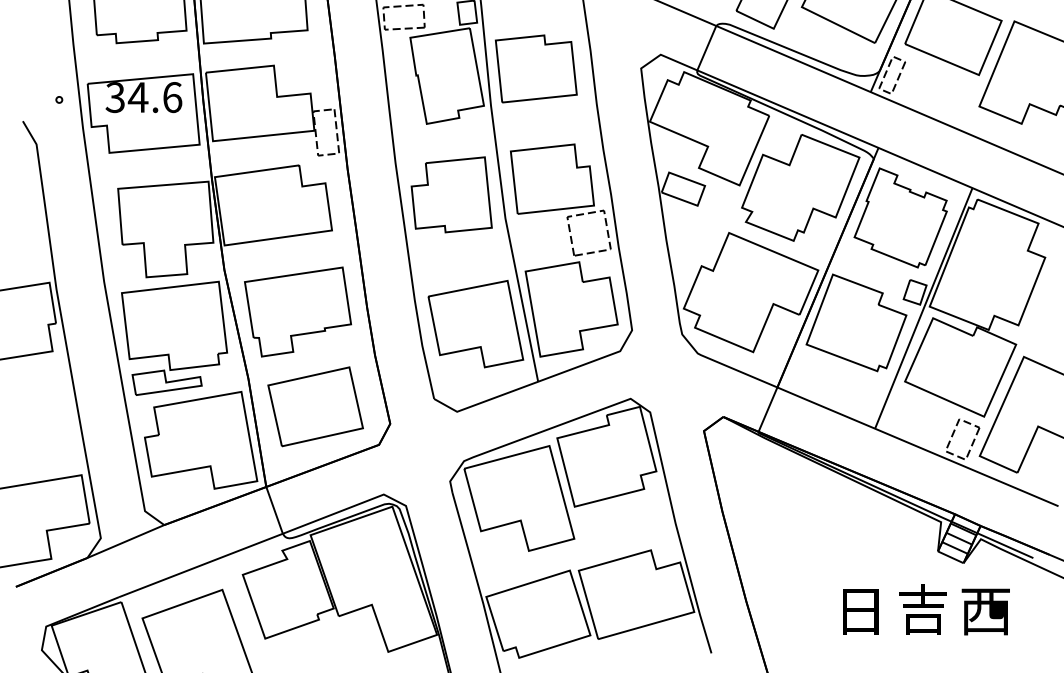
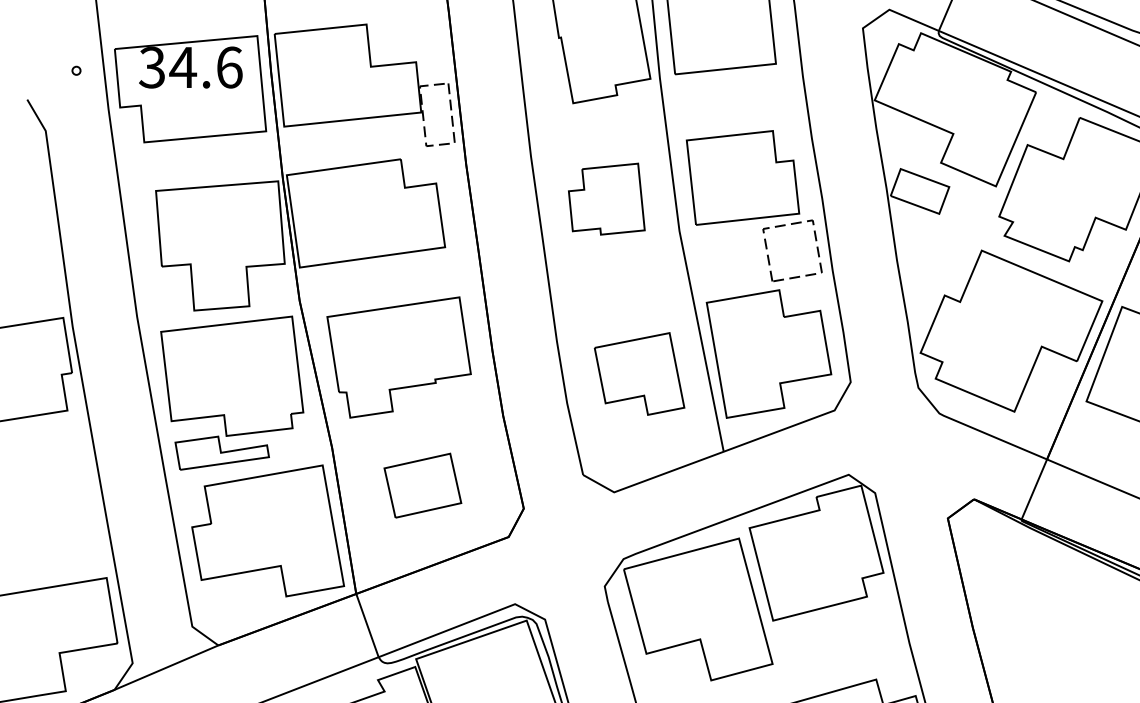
part: (451, 194) -> (606, 198), size x0.7
part: (475, 324) -> (639, 374), size x0.7
part: (315, 406) -> (422, 485), size x0.6

